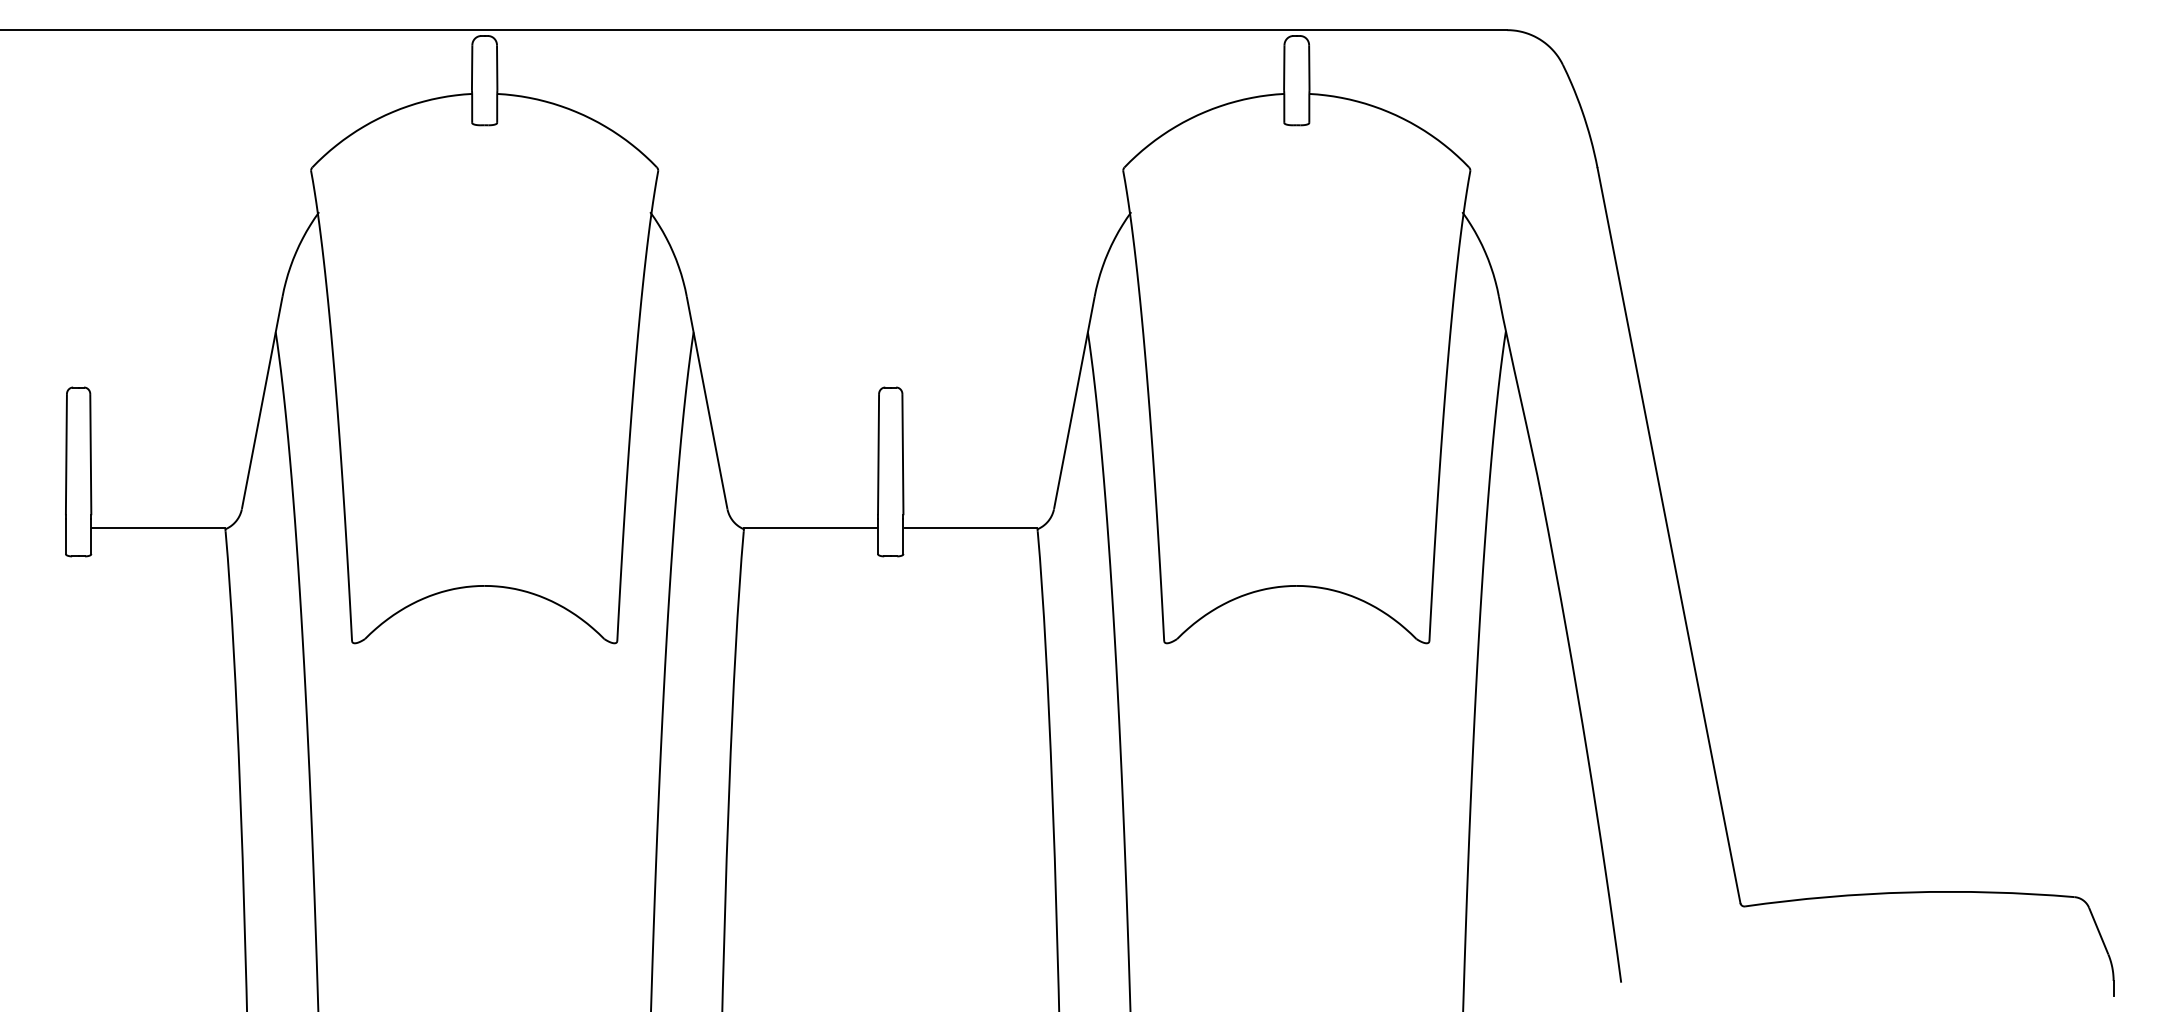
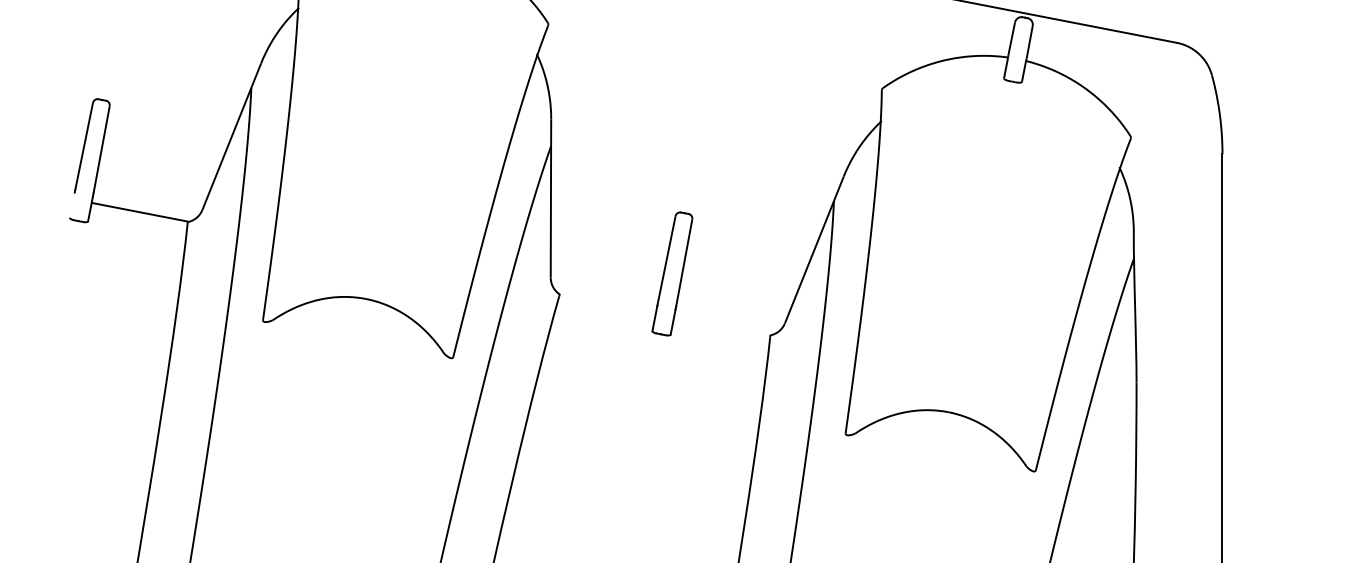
line: (810, 528) -> (607, 303), removed
line: (970, 528) -> (722, 325), removed
line: (65, 536) -> (72, 205), removed

